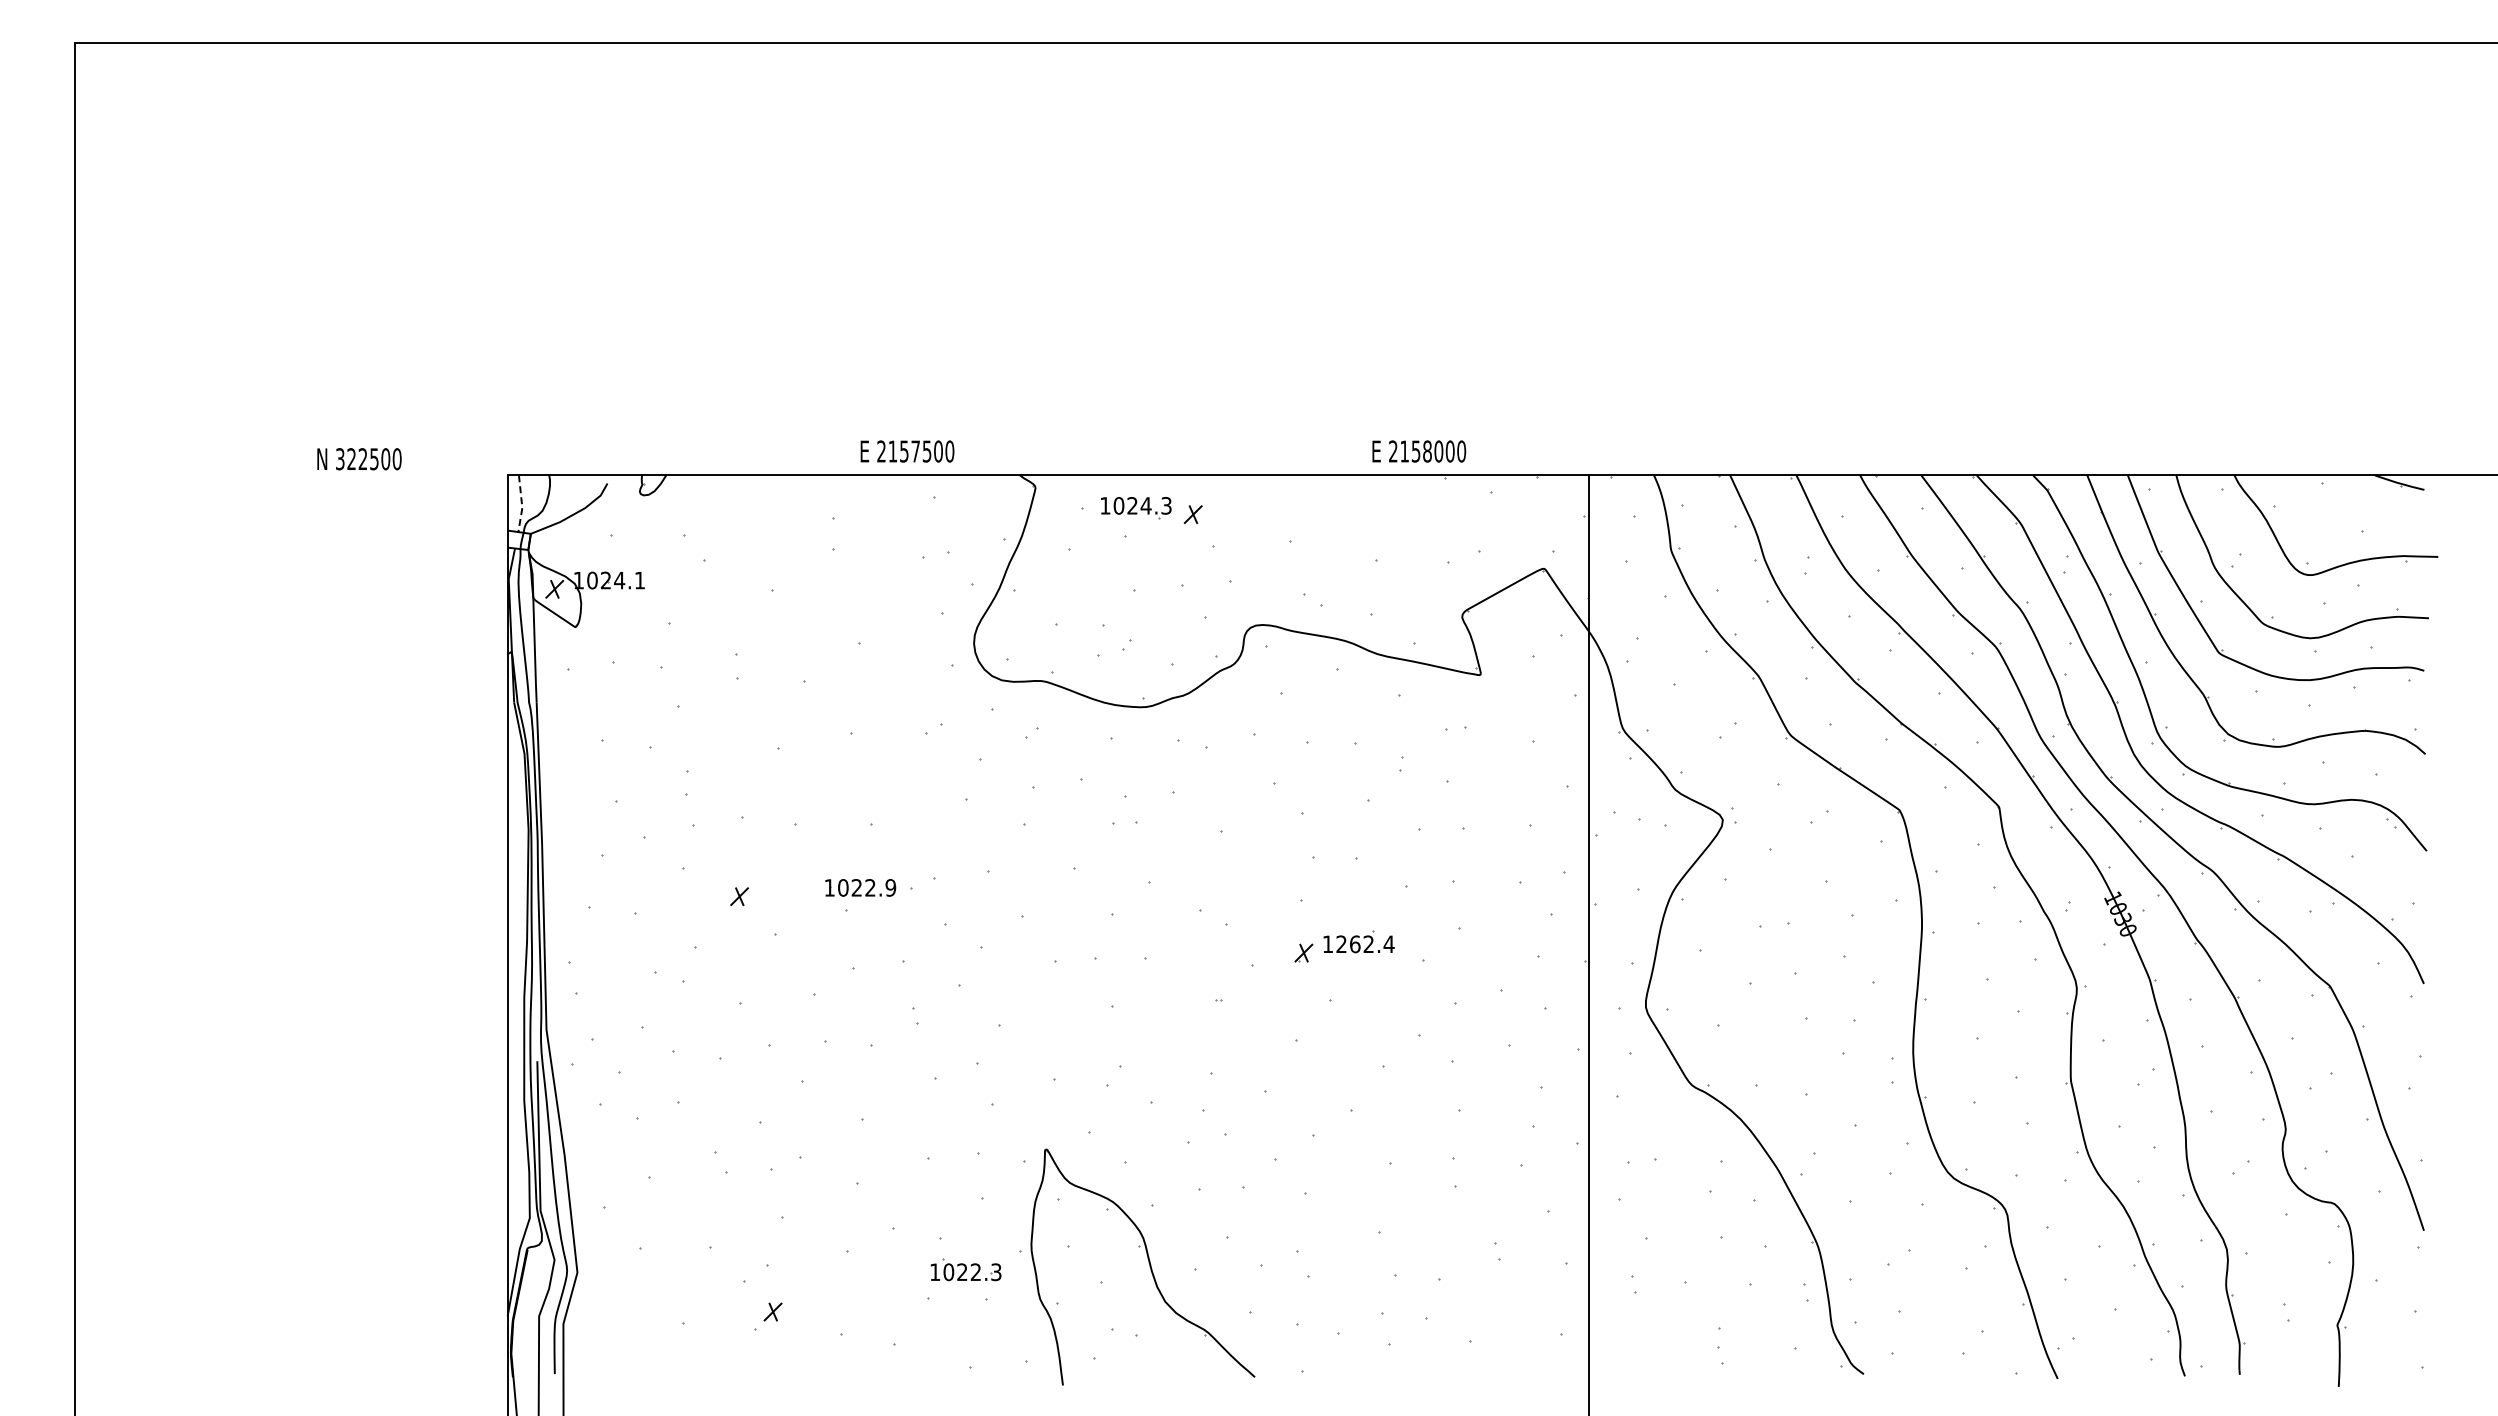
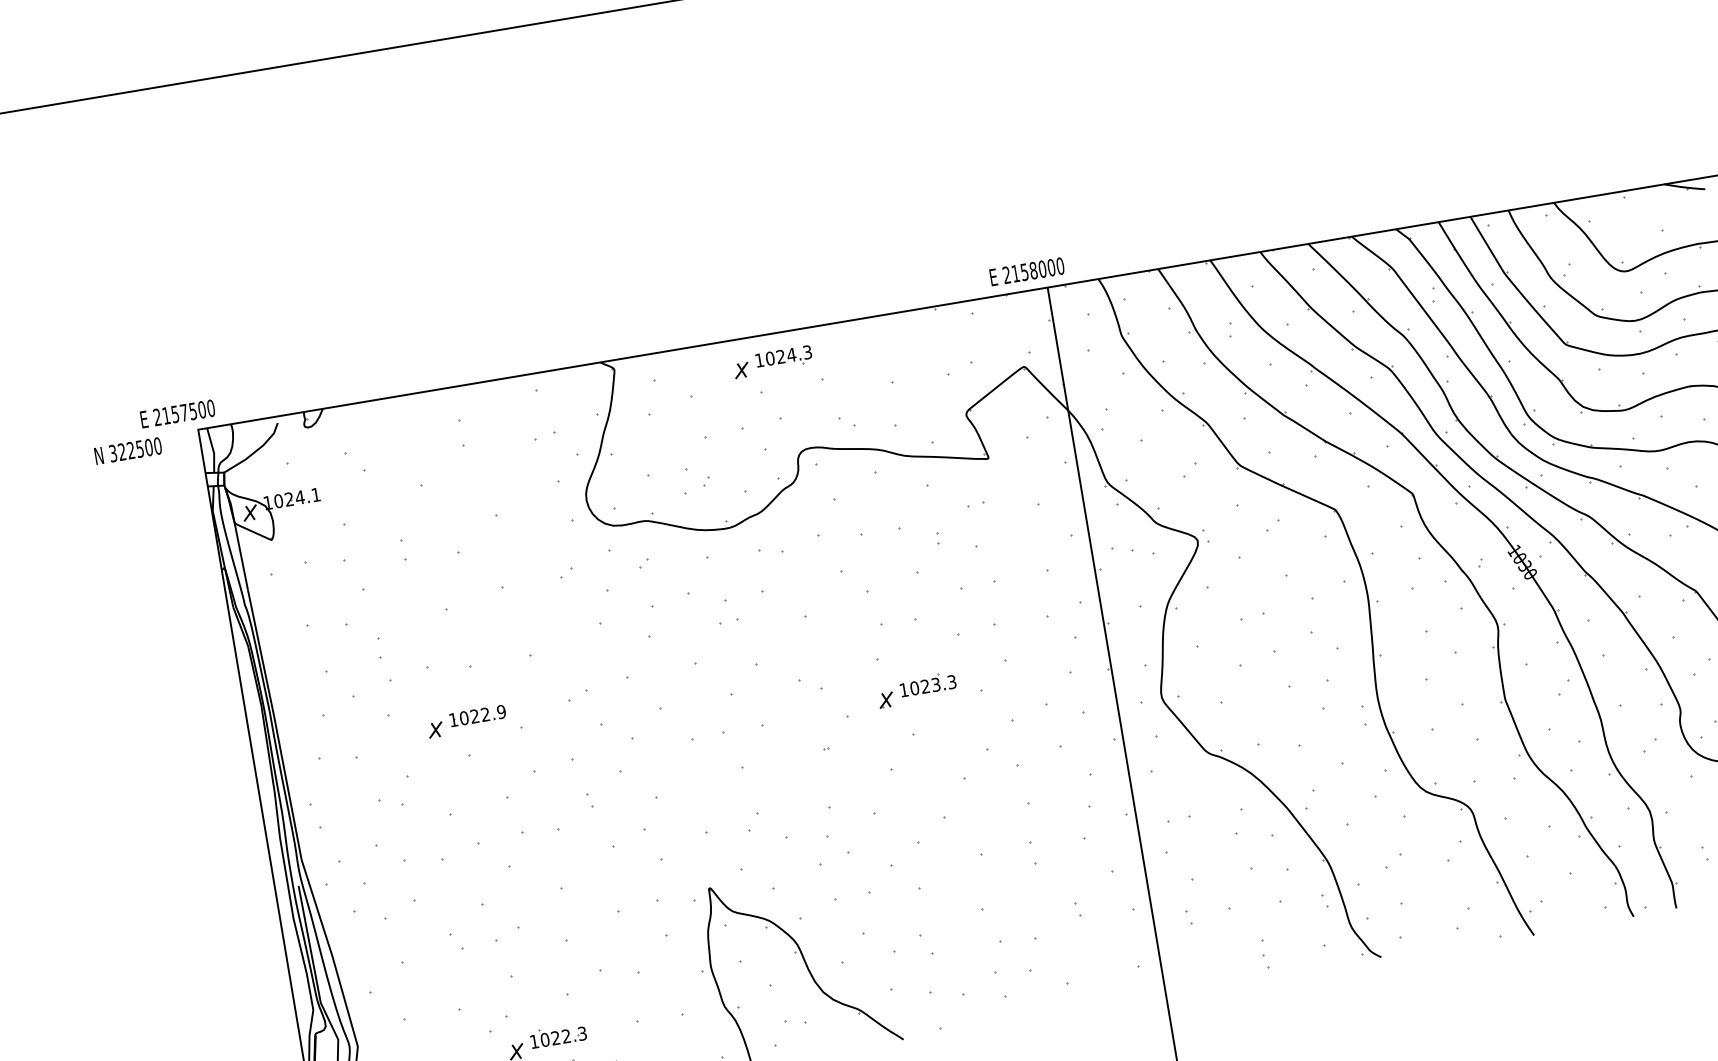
text: (907, 451) -> (177, 413), moved
text: (1419, 451) -> (1027, 271), moved
text: (359, 459) -> (128, 451), moved
line: (522, 504) -> (213, 450), dashed -> solid
part: (1136, 508) -> (784, 358), moved
part: (860, 887) -> (477, 715), moved
text: (1365, 944) -> (933, 685), 1262.4 -> 1023.3
part: (965, 1269) -> (557, 1035), moved

